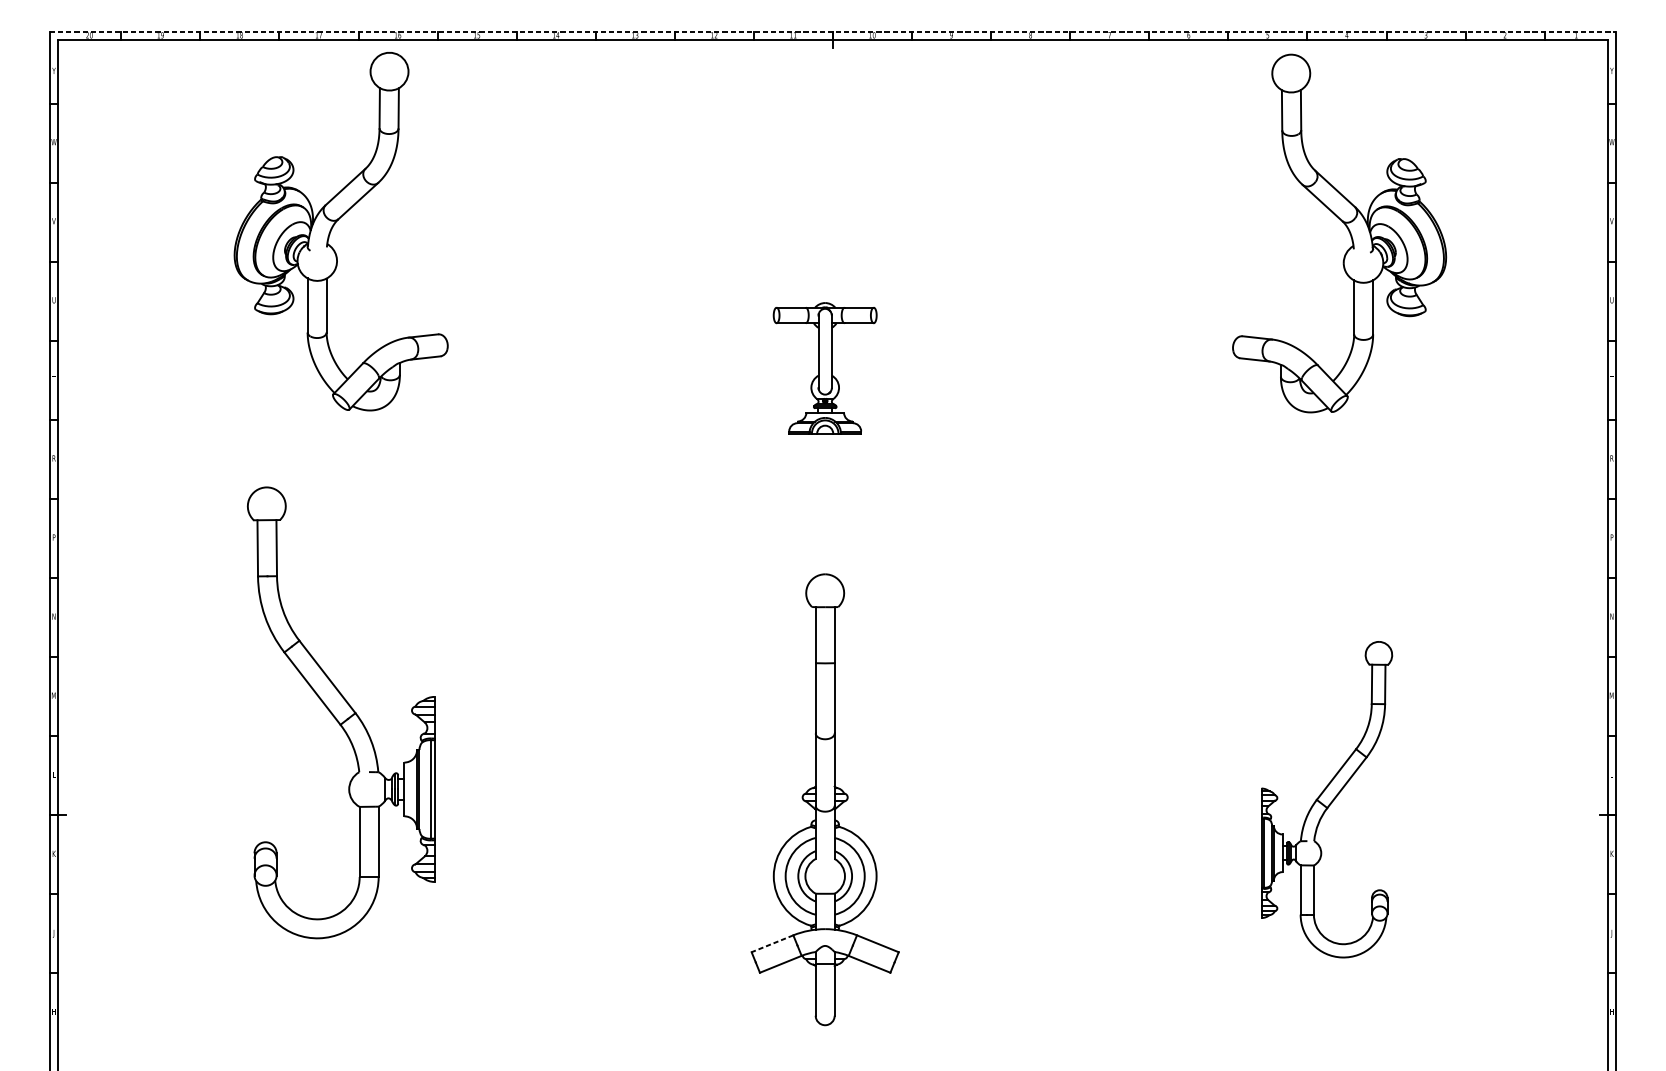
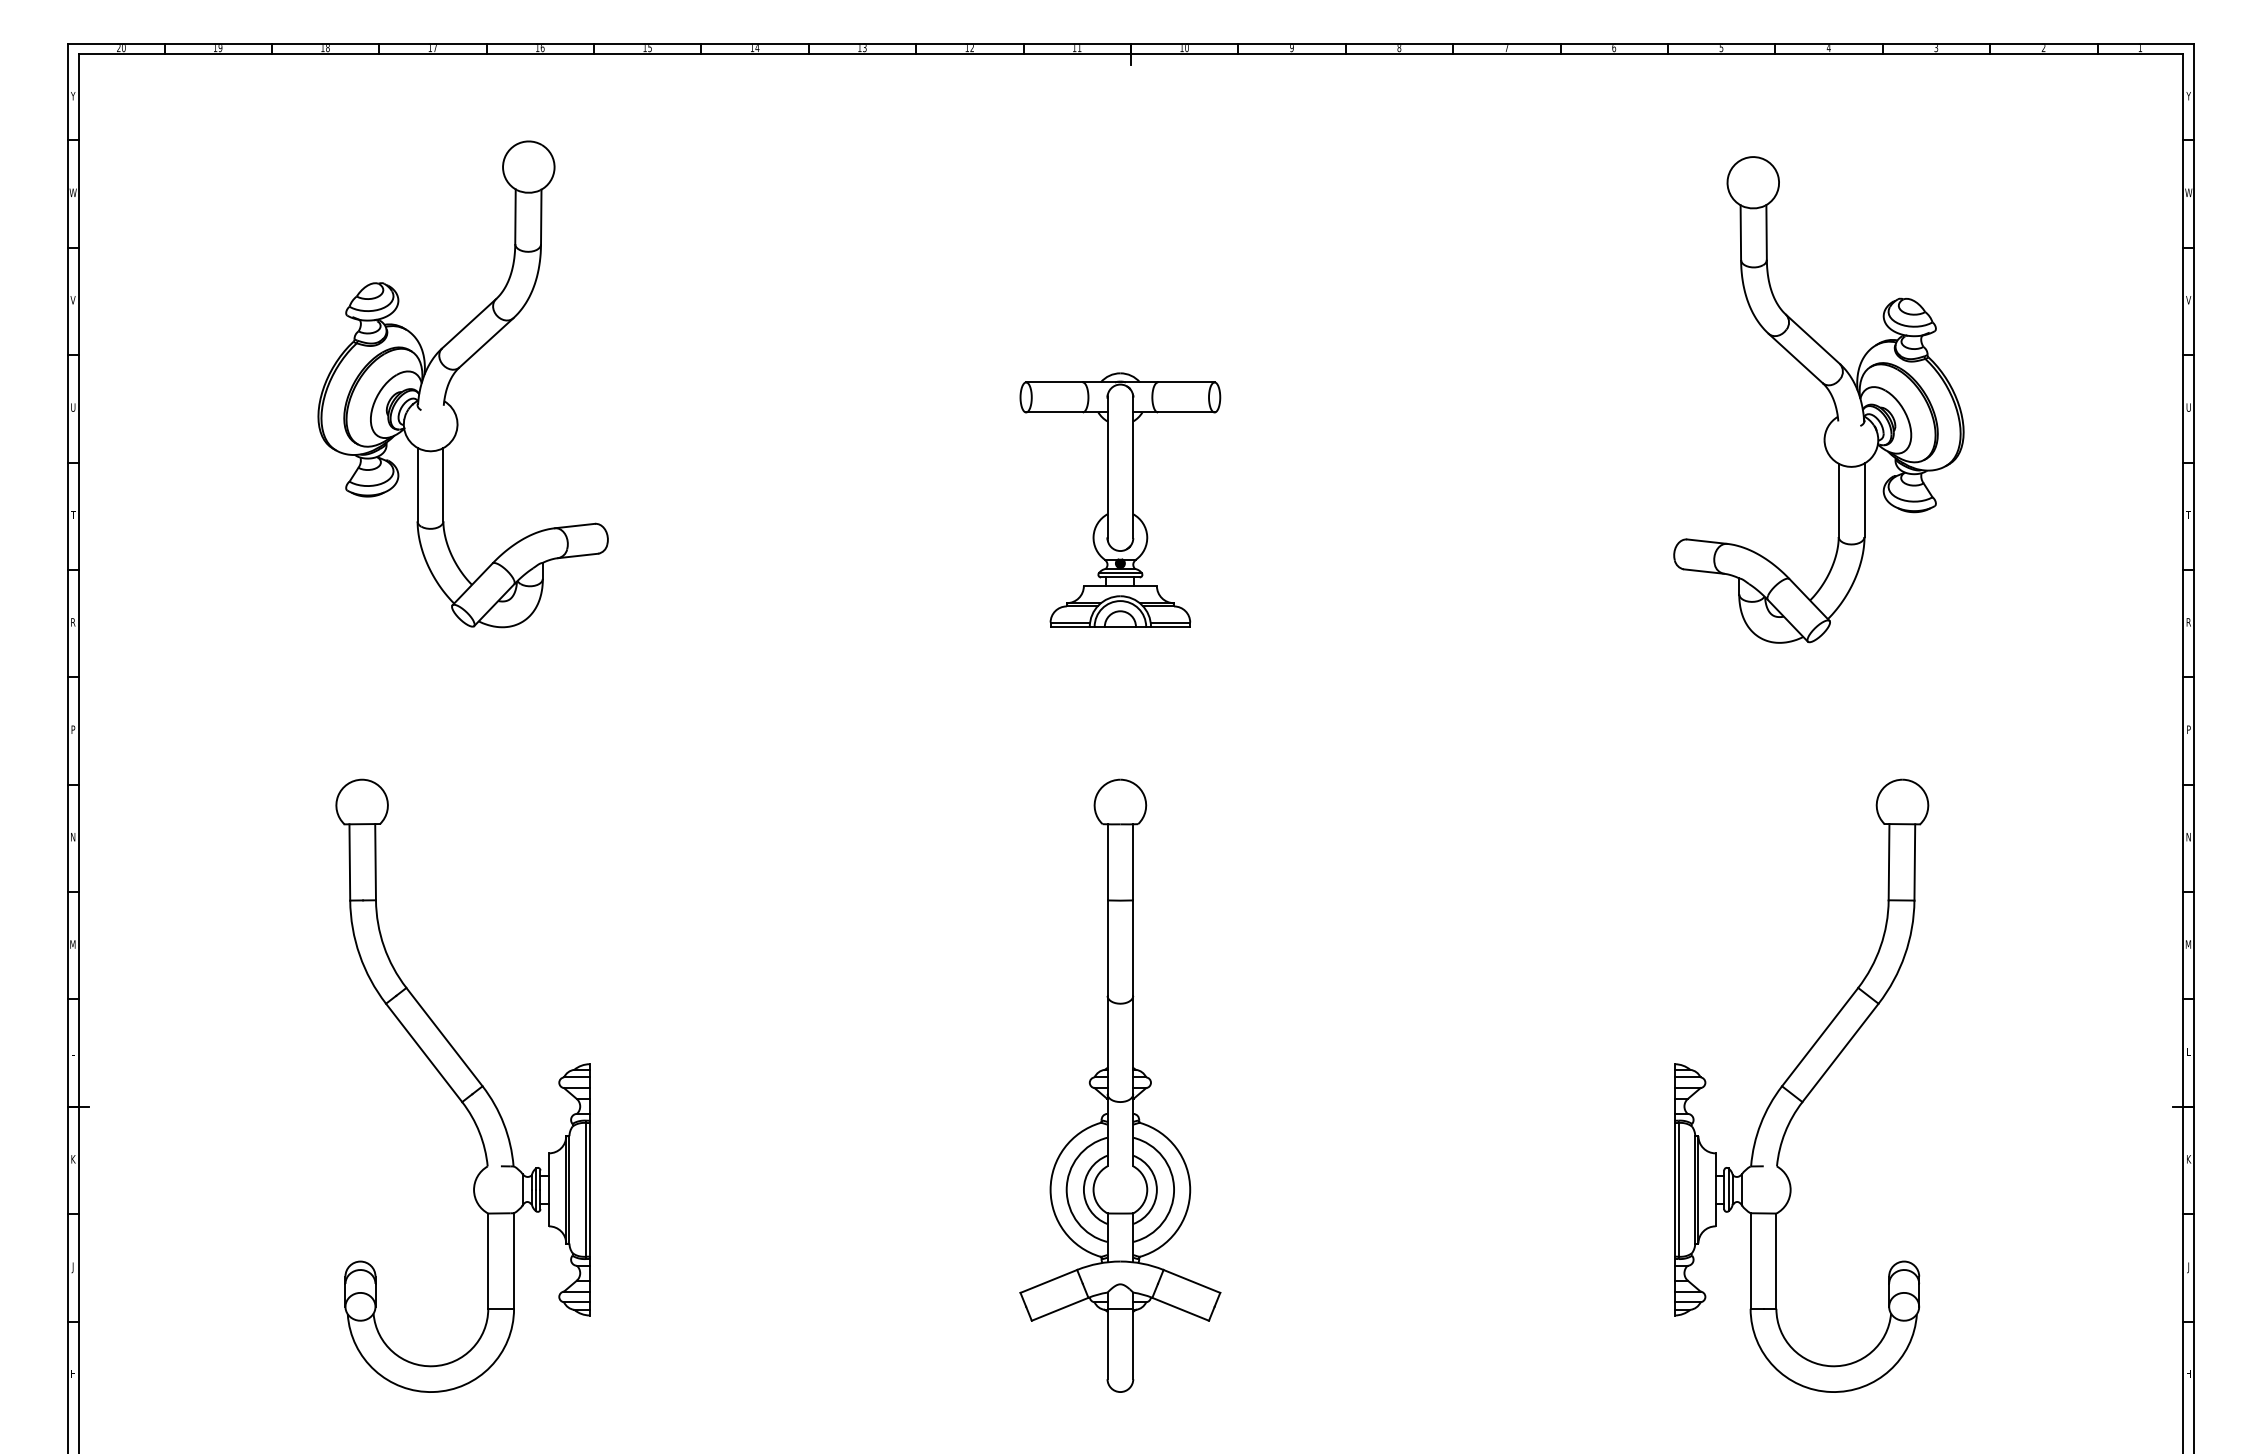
line: (833, 32) -> (1131, 43), dashed -> solid
part: (333, 227) -> (452, 378), moved
part: (1347, 228) -> (1829, 393), moved
part: (825, 367) -> (1120, 499), size x1.43
part: (340, 712) -> (462, 1085), moved
part: (1326, 799) -> (1801, 1085), size x1.43
line: (772, 943) -> (1048, 1281), dashed -> solid

